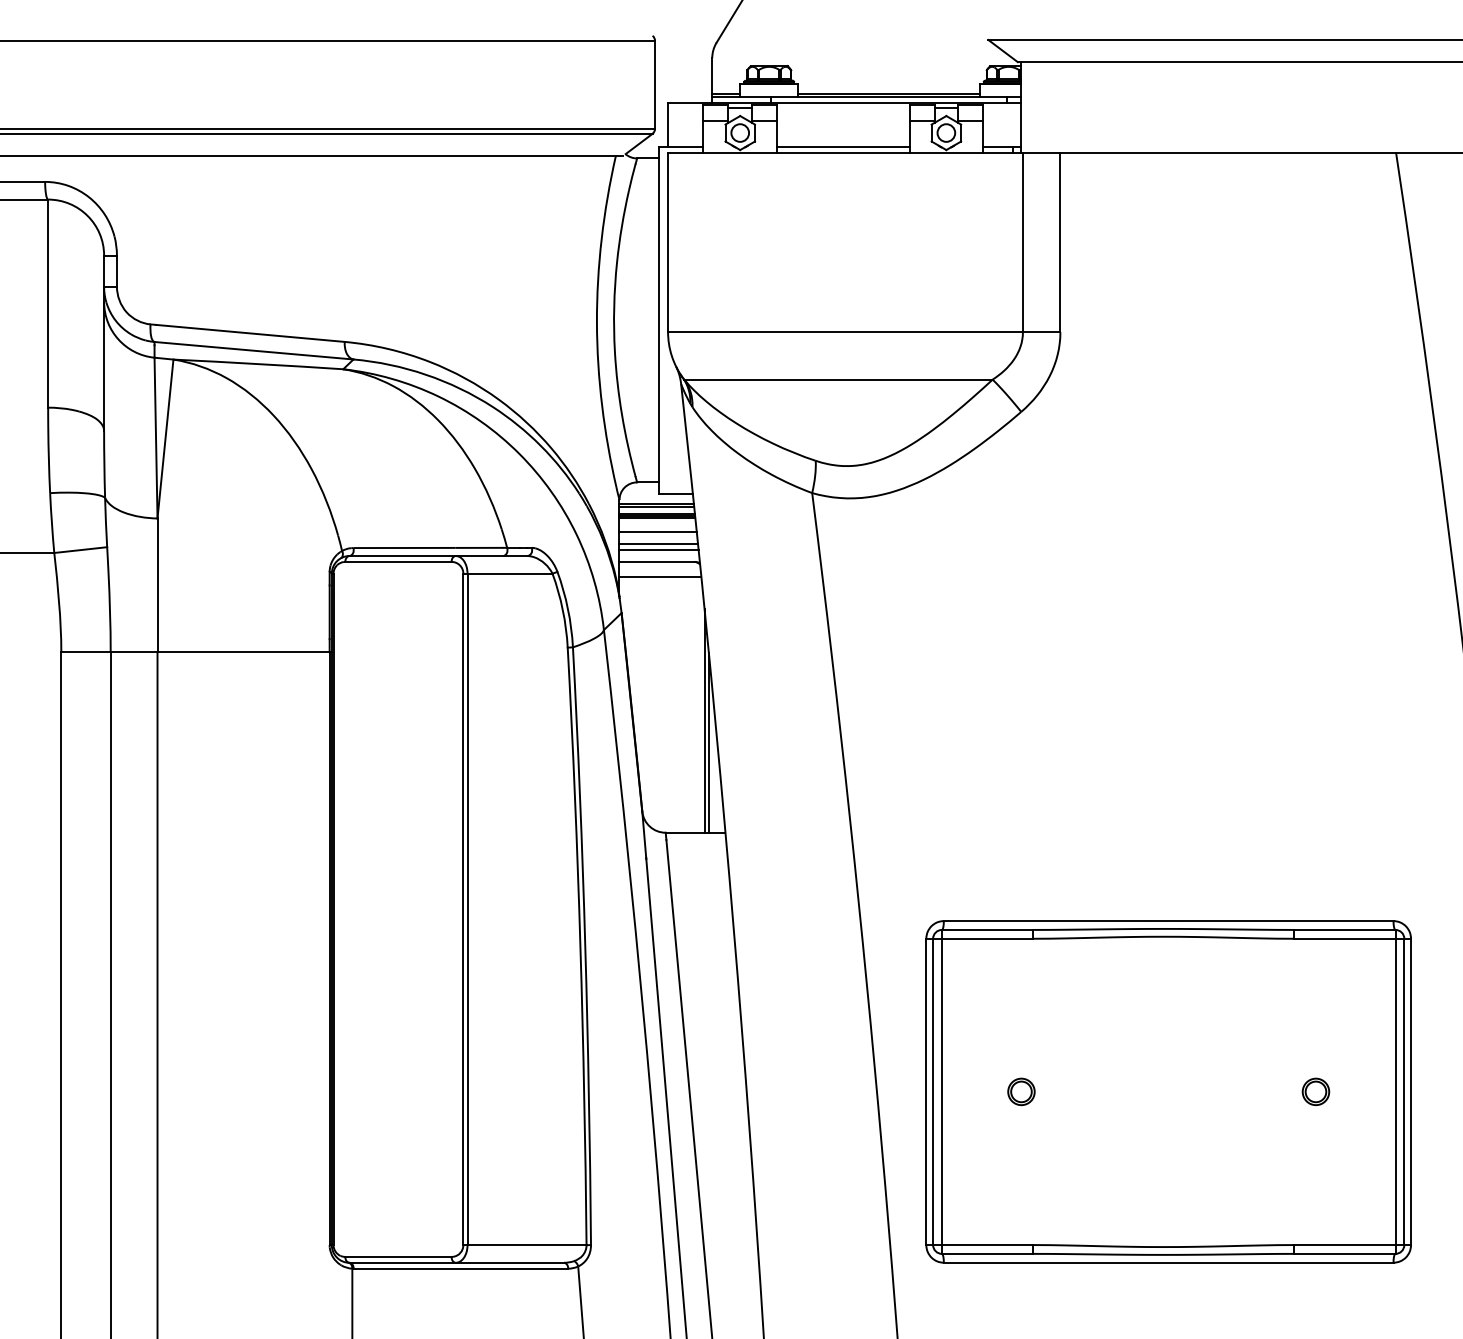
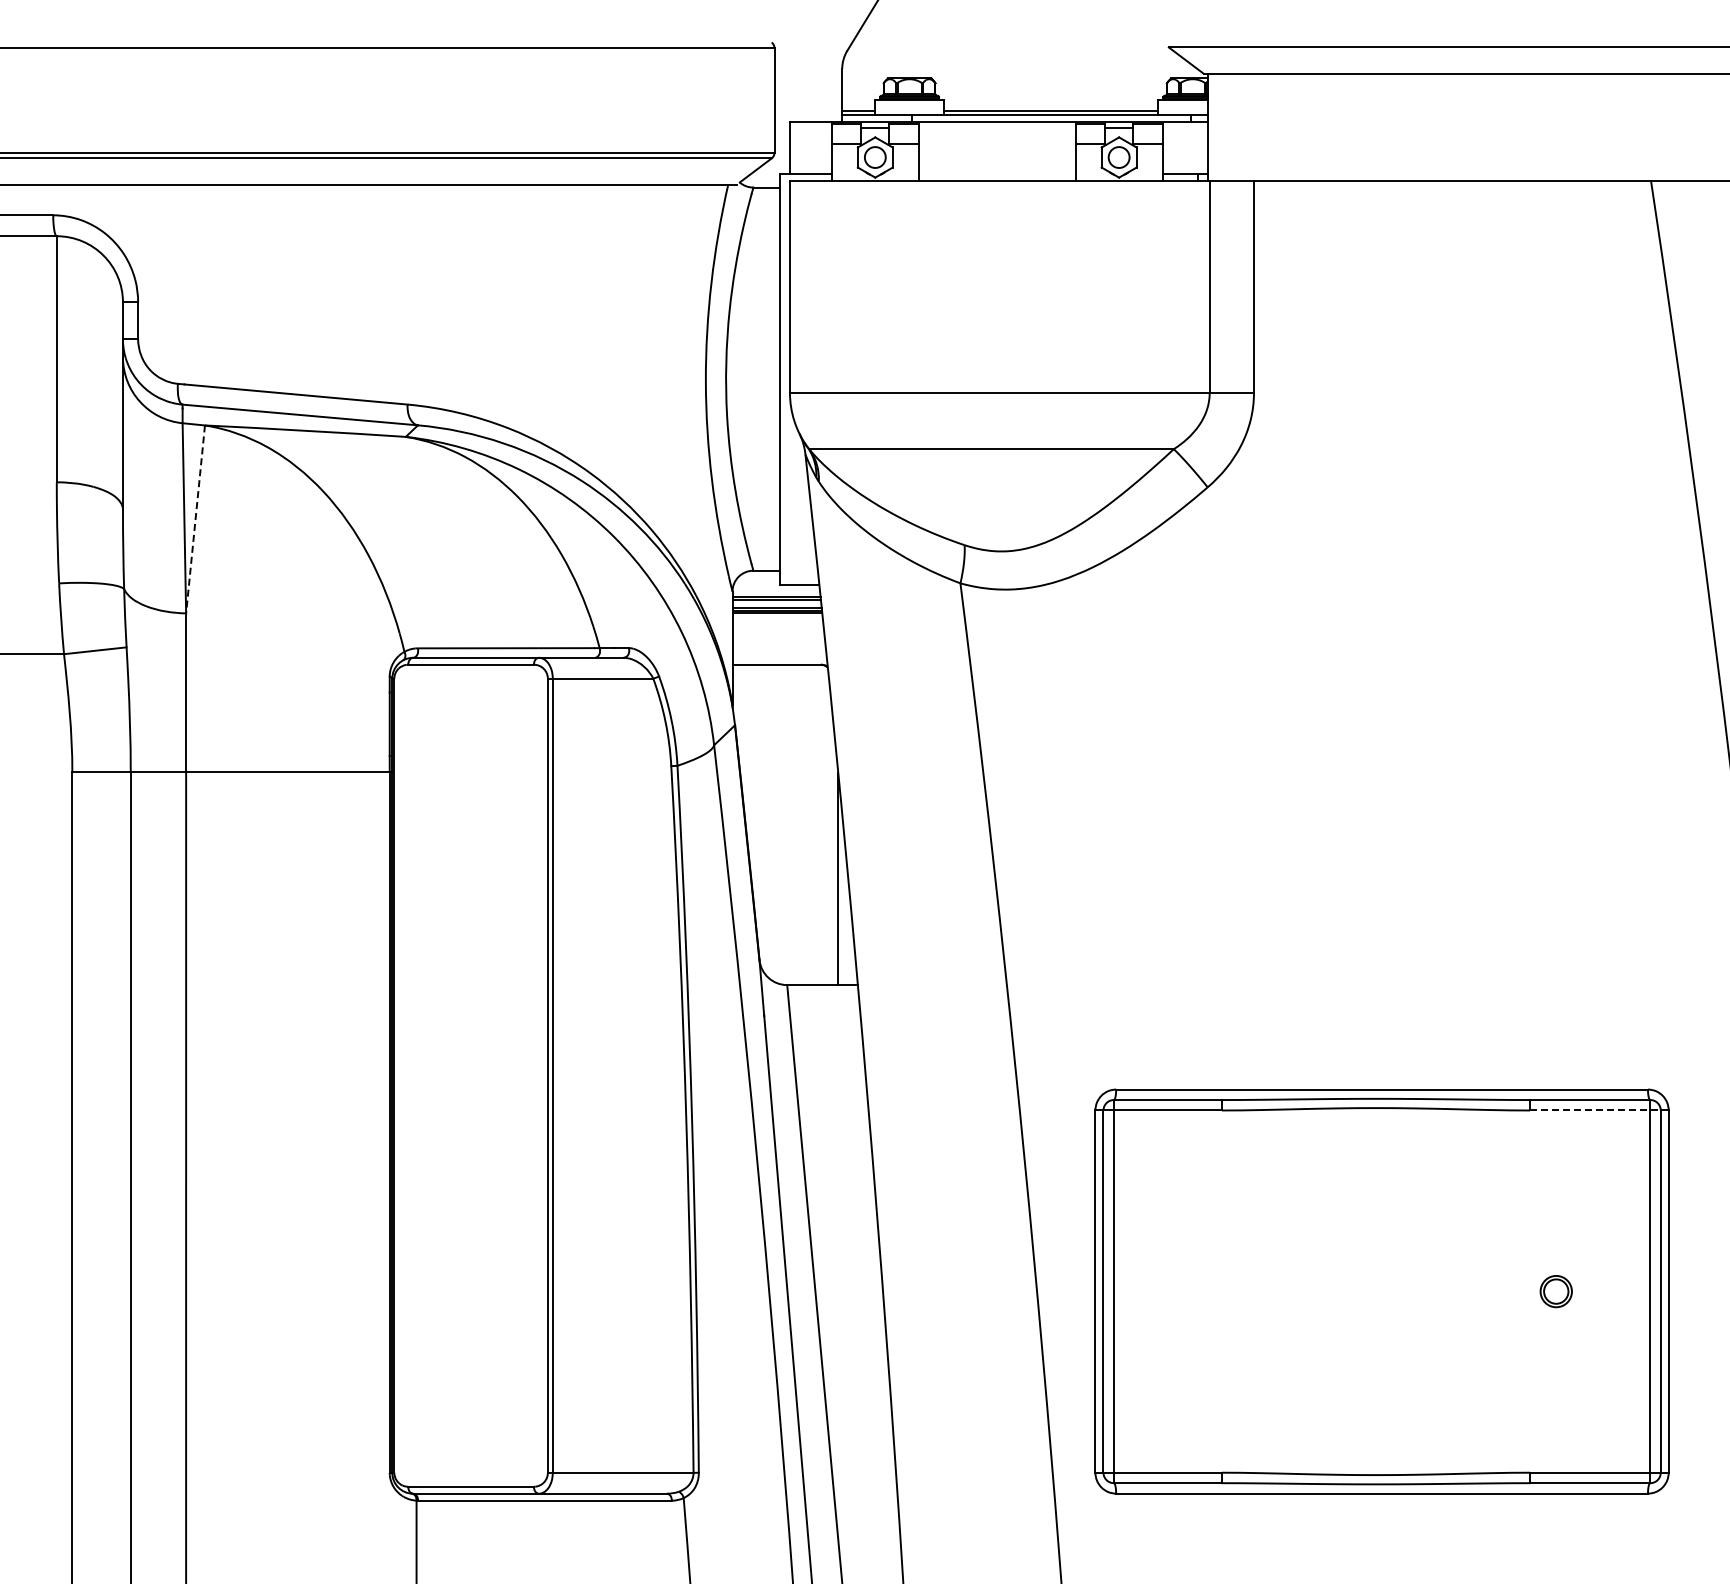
line: (842, 146) -> (996, 173), removed
line: (165, 439) -> (195, 519), solid -> dashed
line: (658, 532) -> (778, 629), removed
line: (658, 543) -> (778, 643), removed
line: (659, 549) -> (779, 650), removed
line: (660, 576) -> (780, 682), removed
line: (704, 720) -> (833, 852), removed
line: (1352, 938) -> (1599, 1110), solid -> dashed
part: (1021, 1091) -> (1207, 1291), removed

